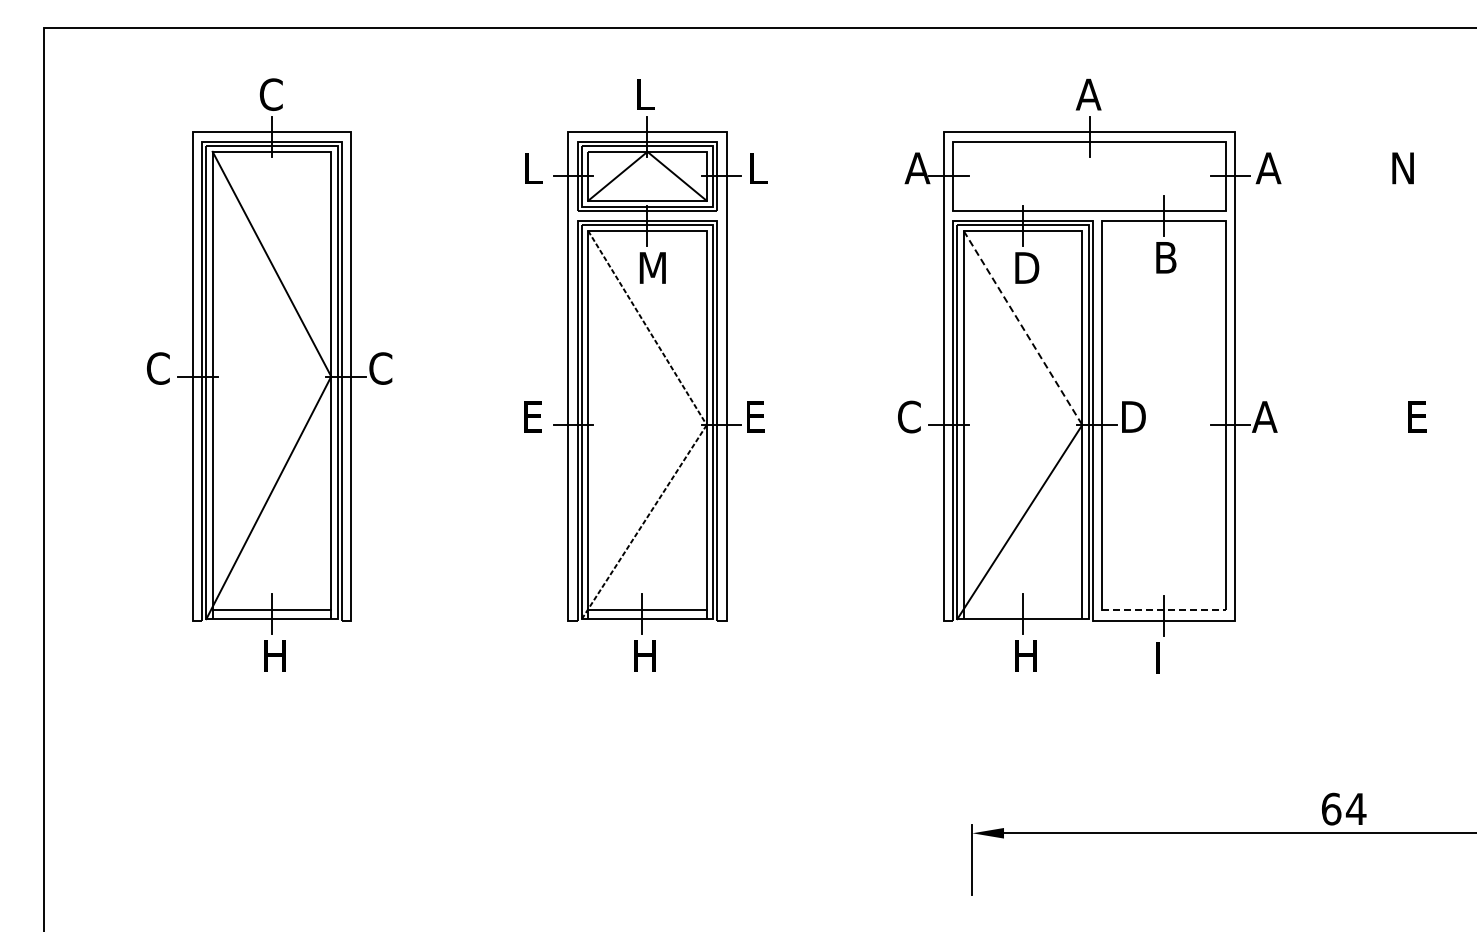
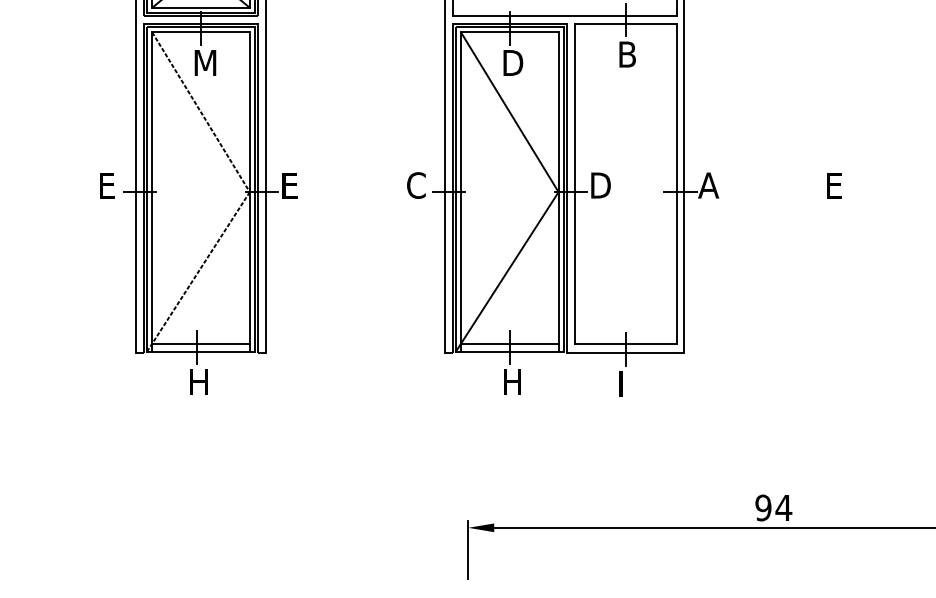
line: (1022, 327) -> (509, 111), dashed -> solid
line: (1022, 609) -> (509, 343), added
line: (1163, 609) -> (625, 343), dashed -> solid
text: (1331, 808) -> (763, 507), 64 -> 94

